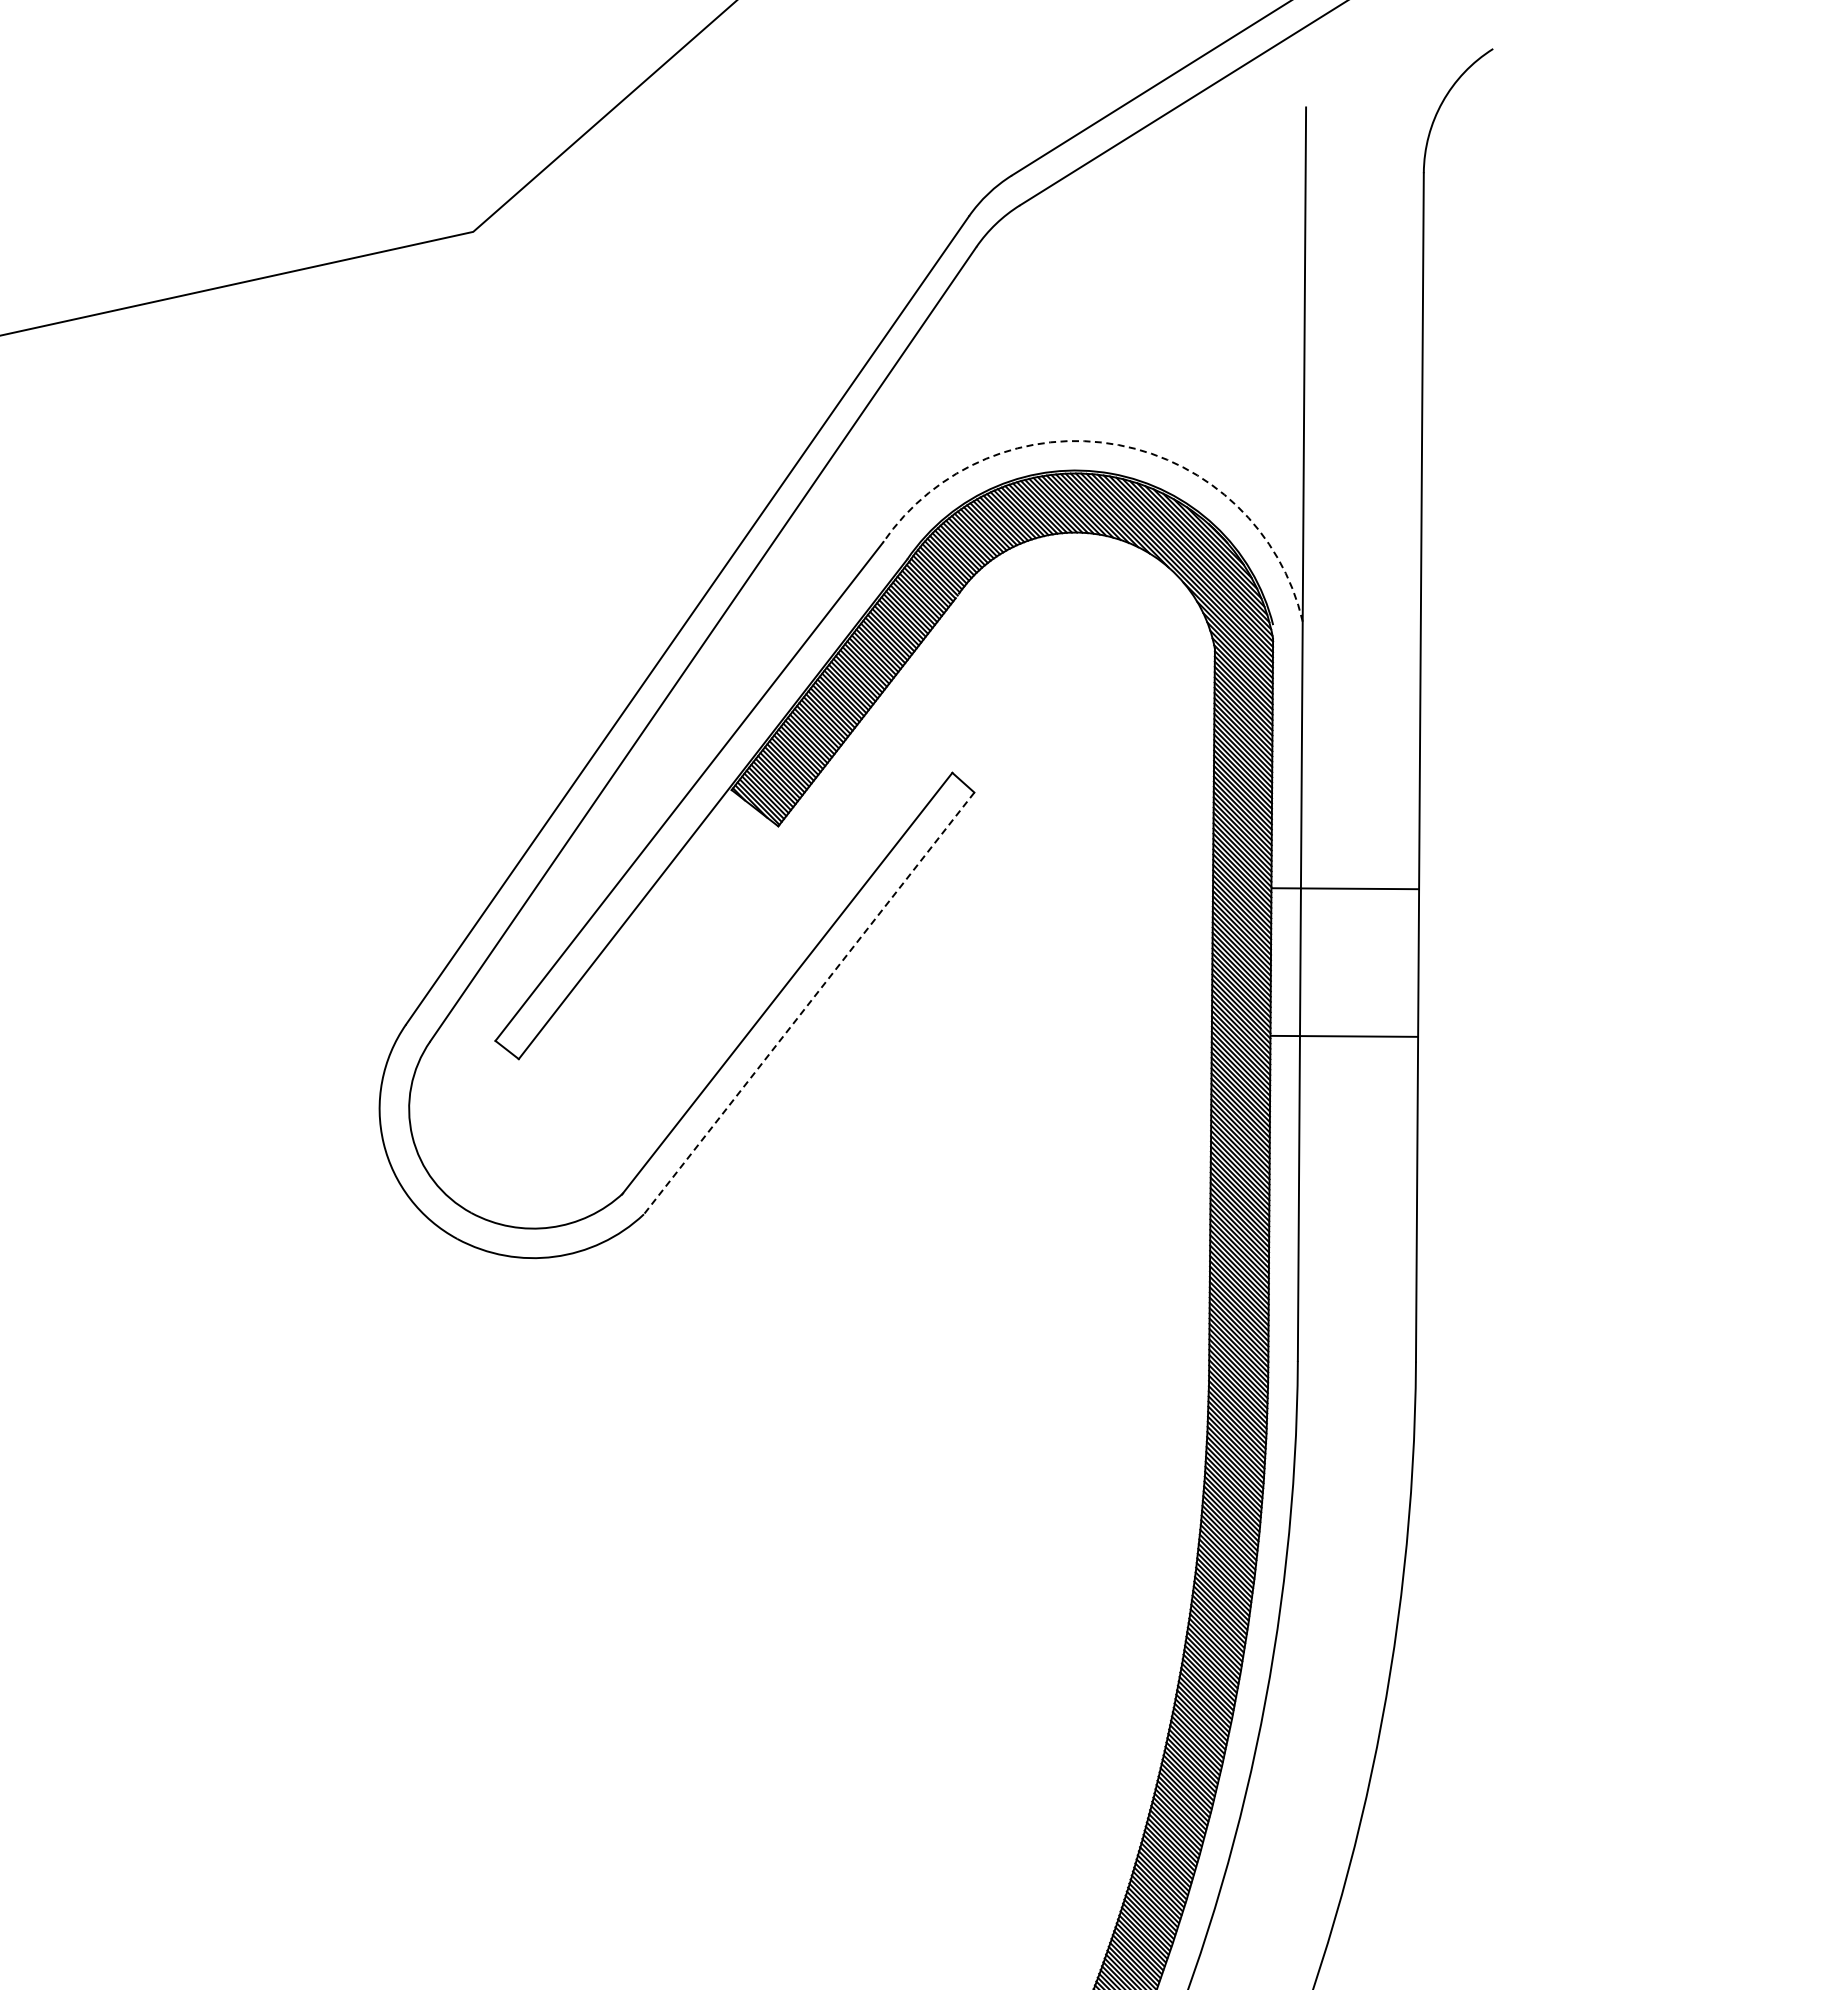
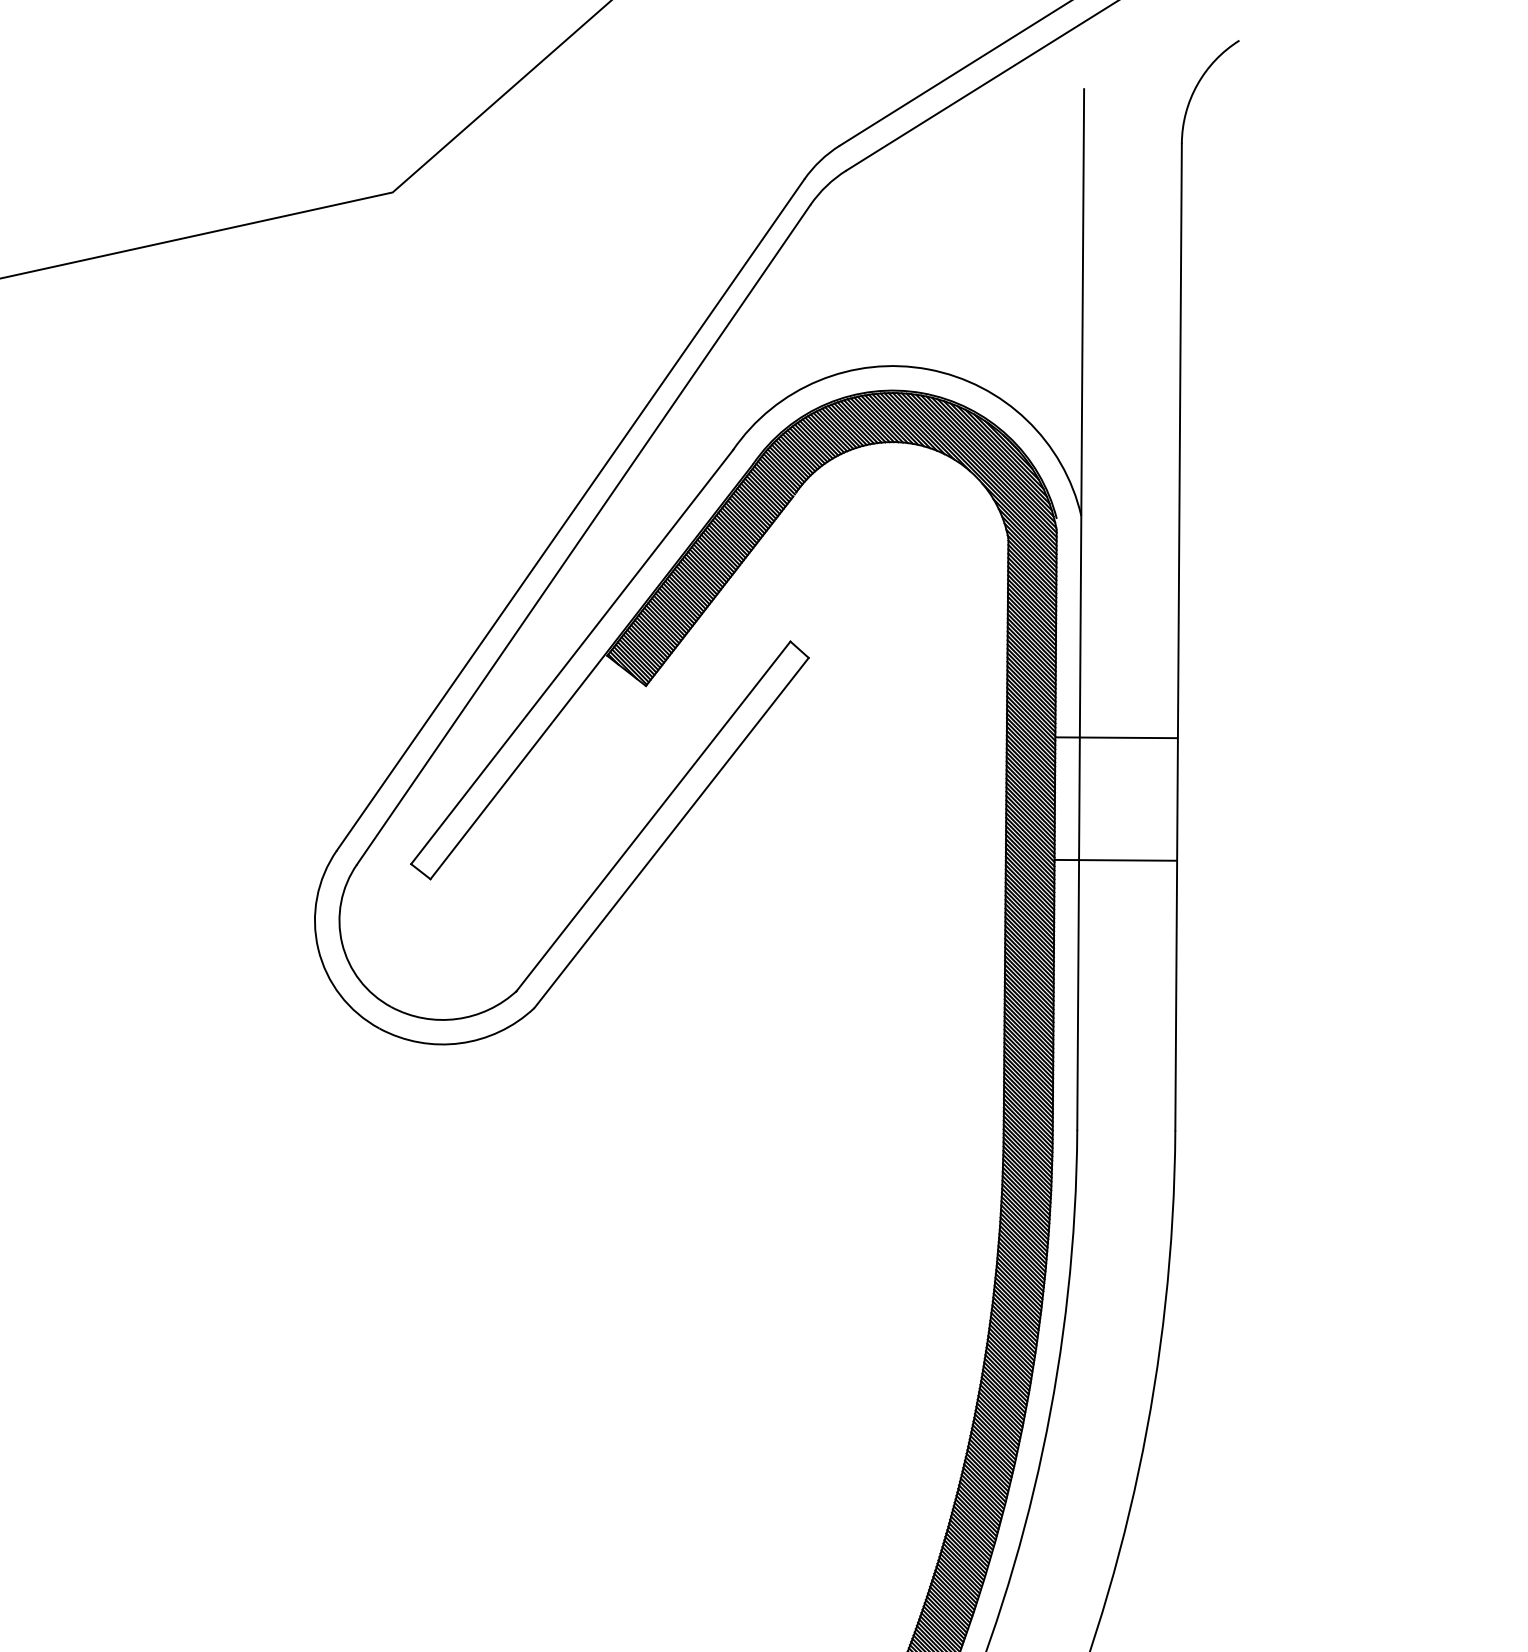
arc: (1118, 445) -> (928, 369), dashed -> solid
line: (809, 1003) -> (671, 833), dashed -> solid

